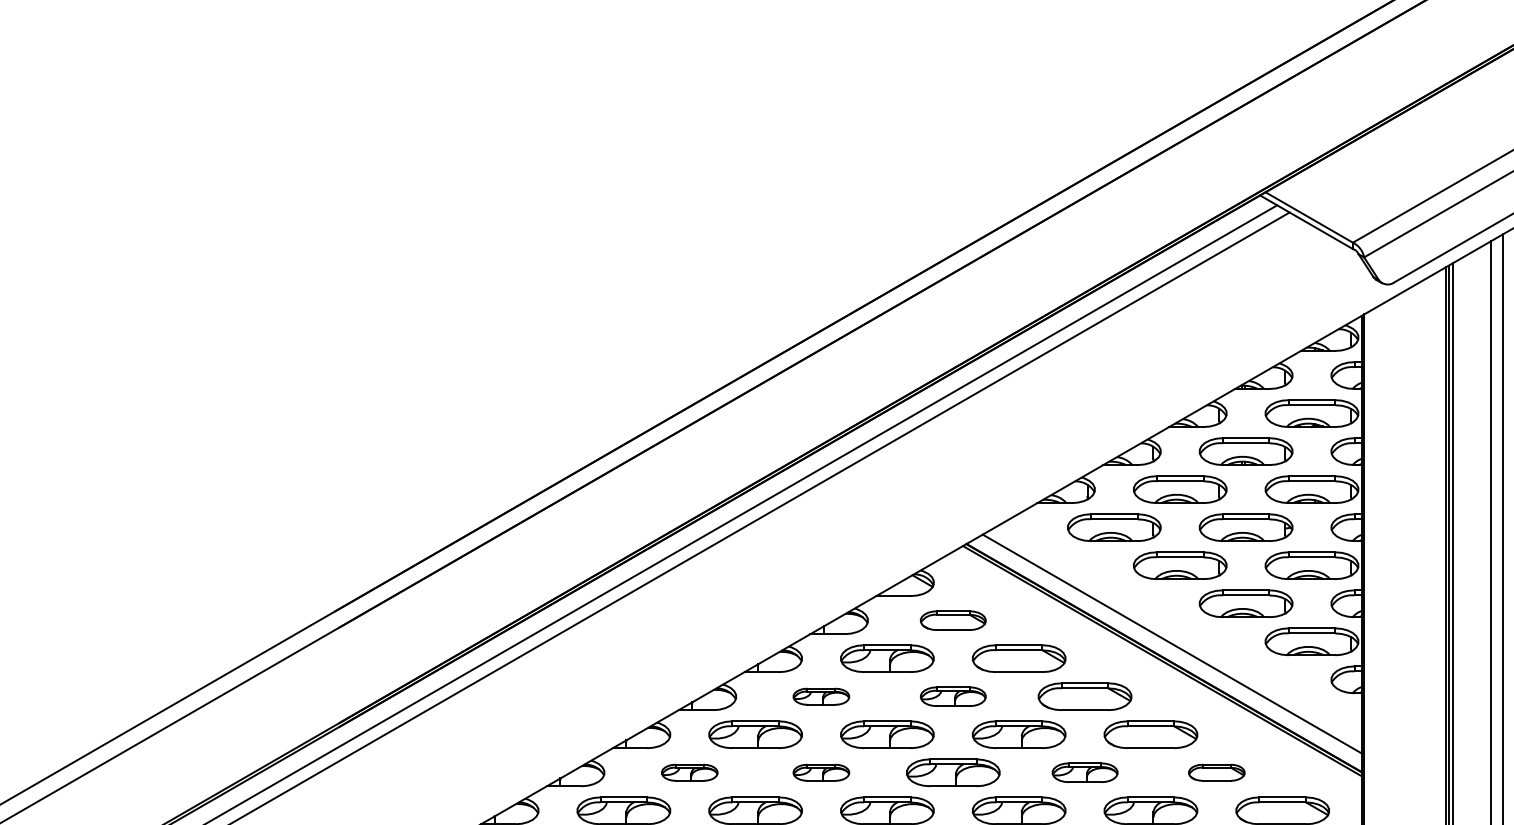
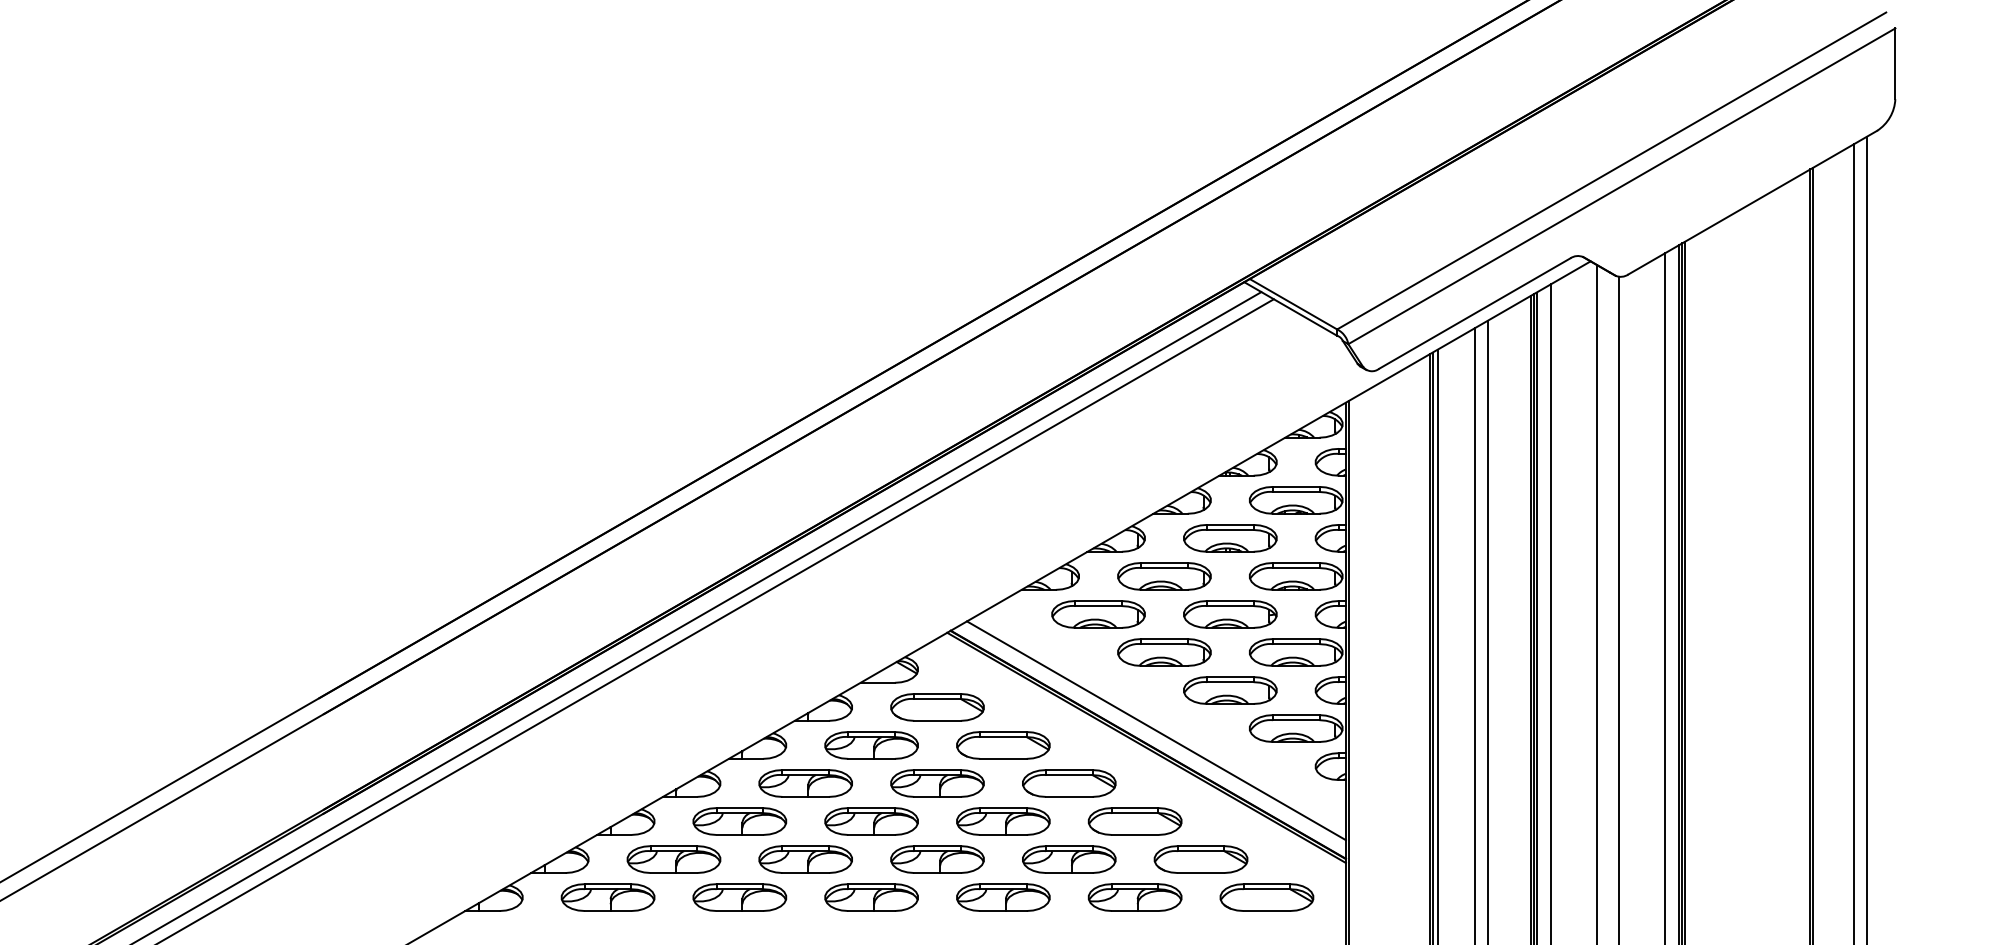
part: (953, 620) -> (937, 707), size x1.43
part: (821, 696) -> (805, 783), size x1.67
part: (953, 696) -> (937, 783), size x1.43
part: (689, 772) -> (673, 859), size x1.67
part: (821, 772) -> (805, 859), size x1.67
part: (1085, 772) -> (1069, 859), size x1.43
part: (1216, 772) -> (1200, 859), size x1.67

